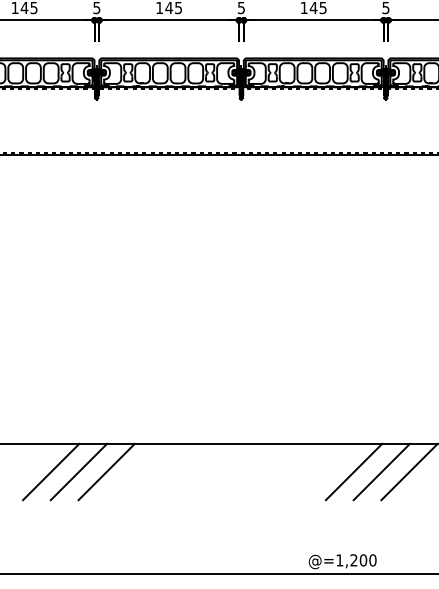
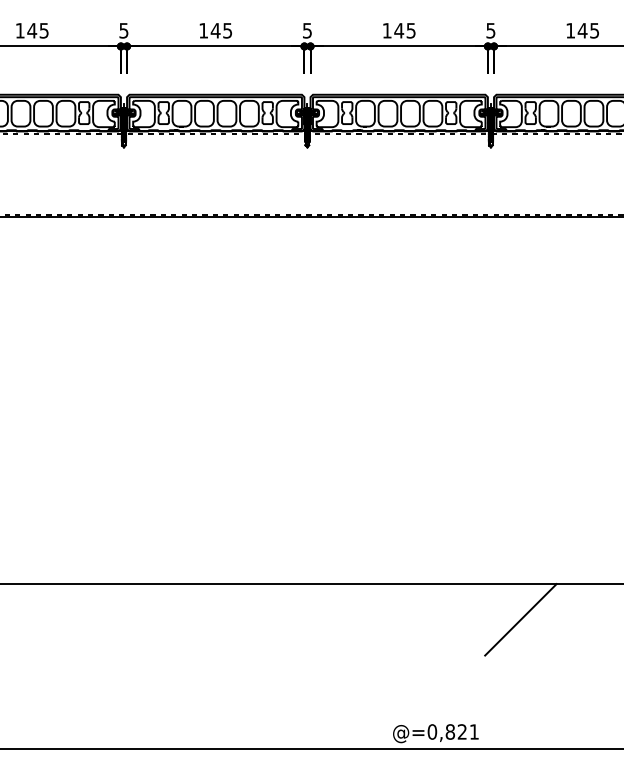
line: (50, 471) -> (65, 619), removed
line: (78, 471) -> (100, 619), removed
line: (106, 471) -> (136, 619), removed
line: (354, 471) -> (450, 619), removed
line: (381, 471) -> (485, 619), removed
text: (356, 560) -> (453, 731), @=1,200 -> @=0,821

